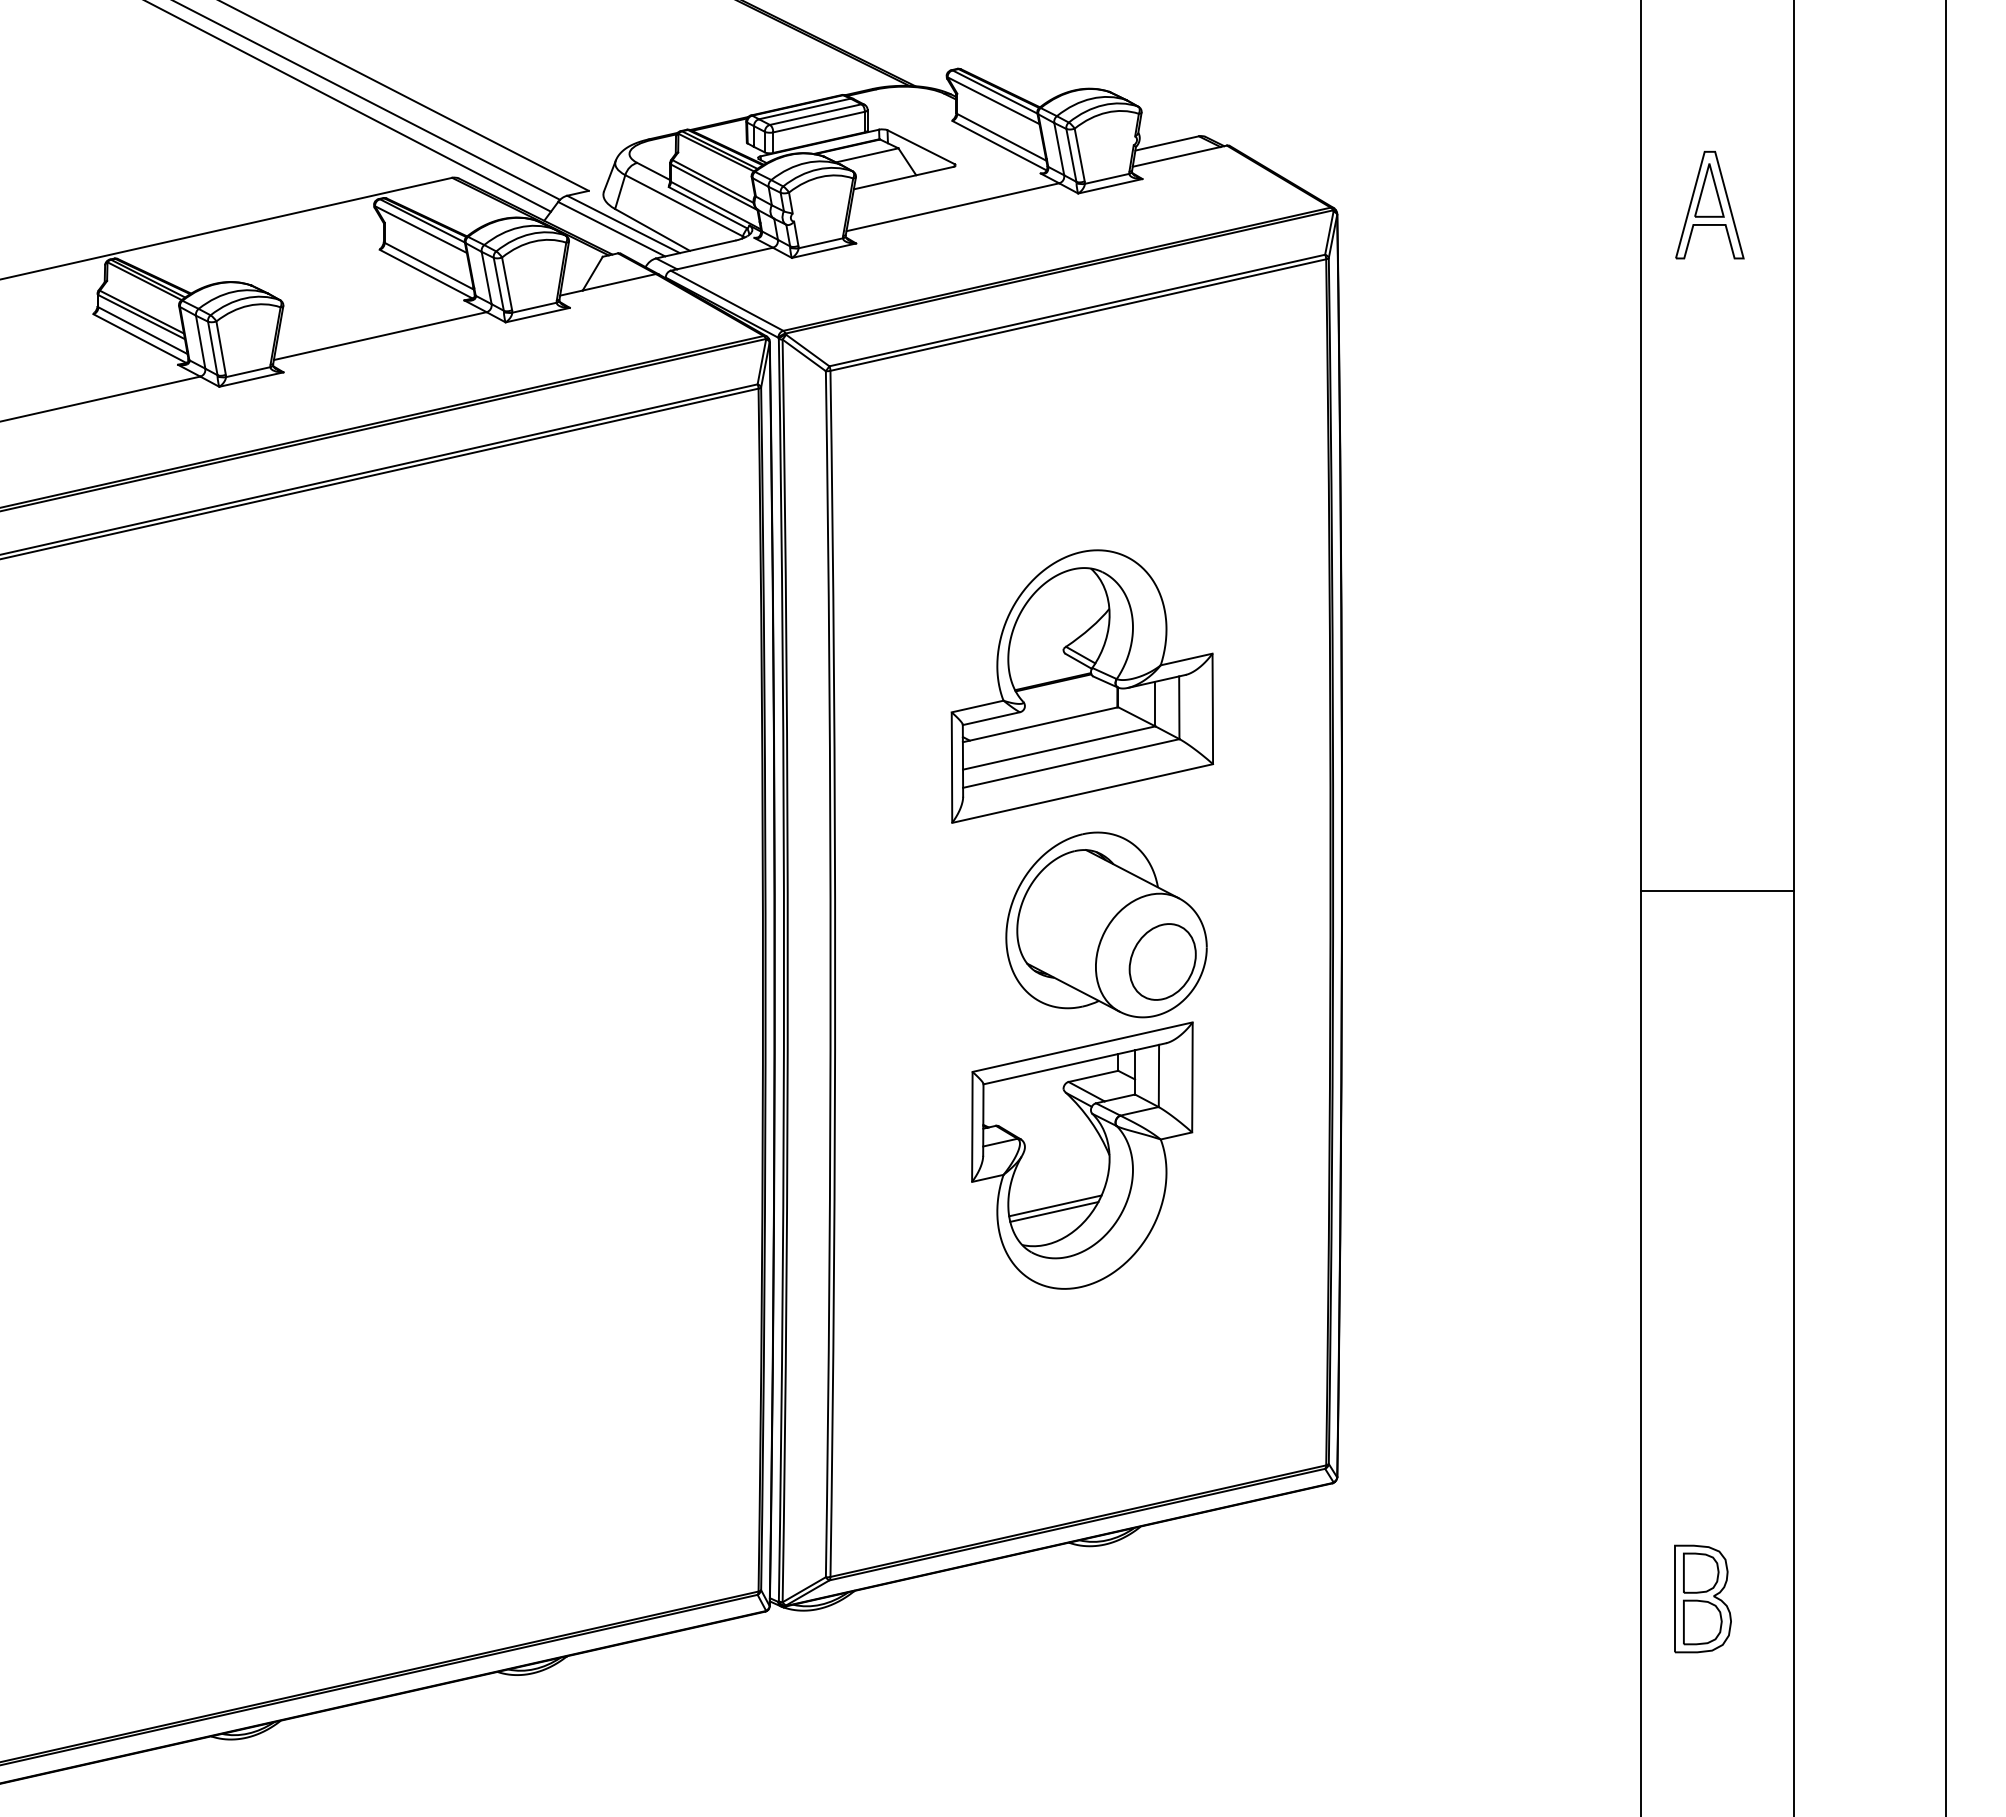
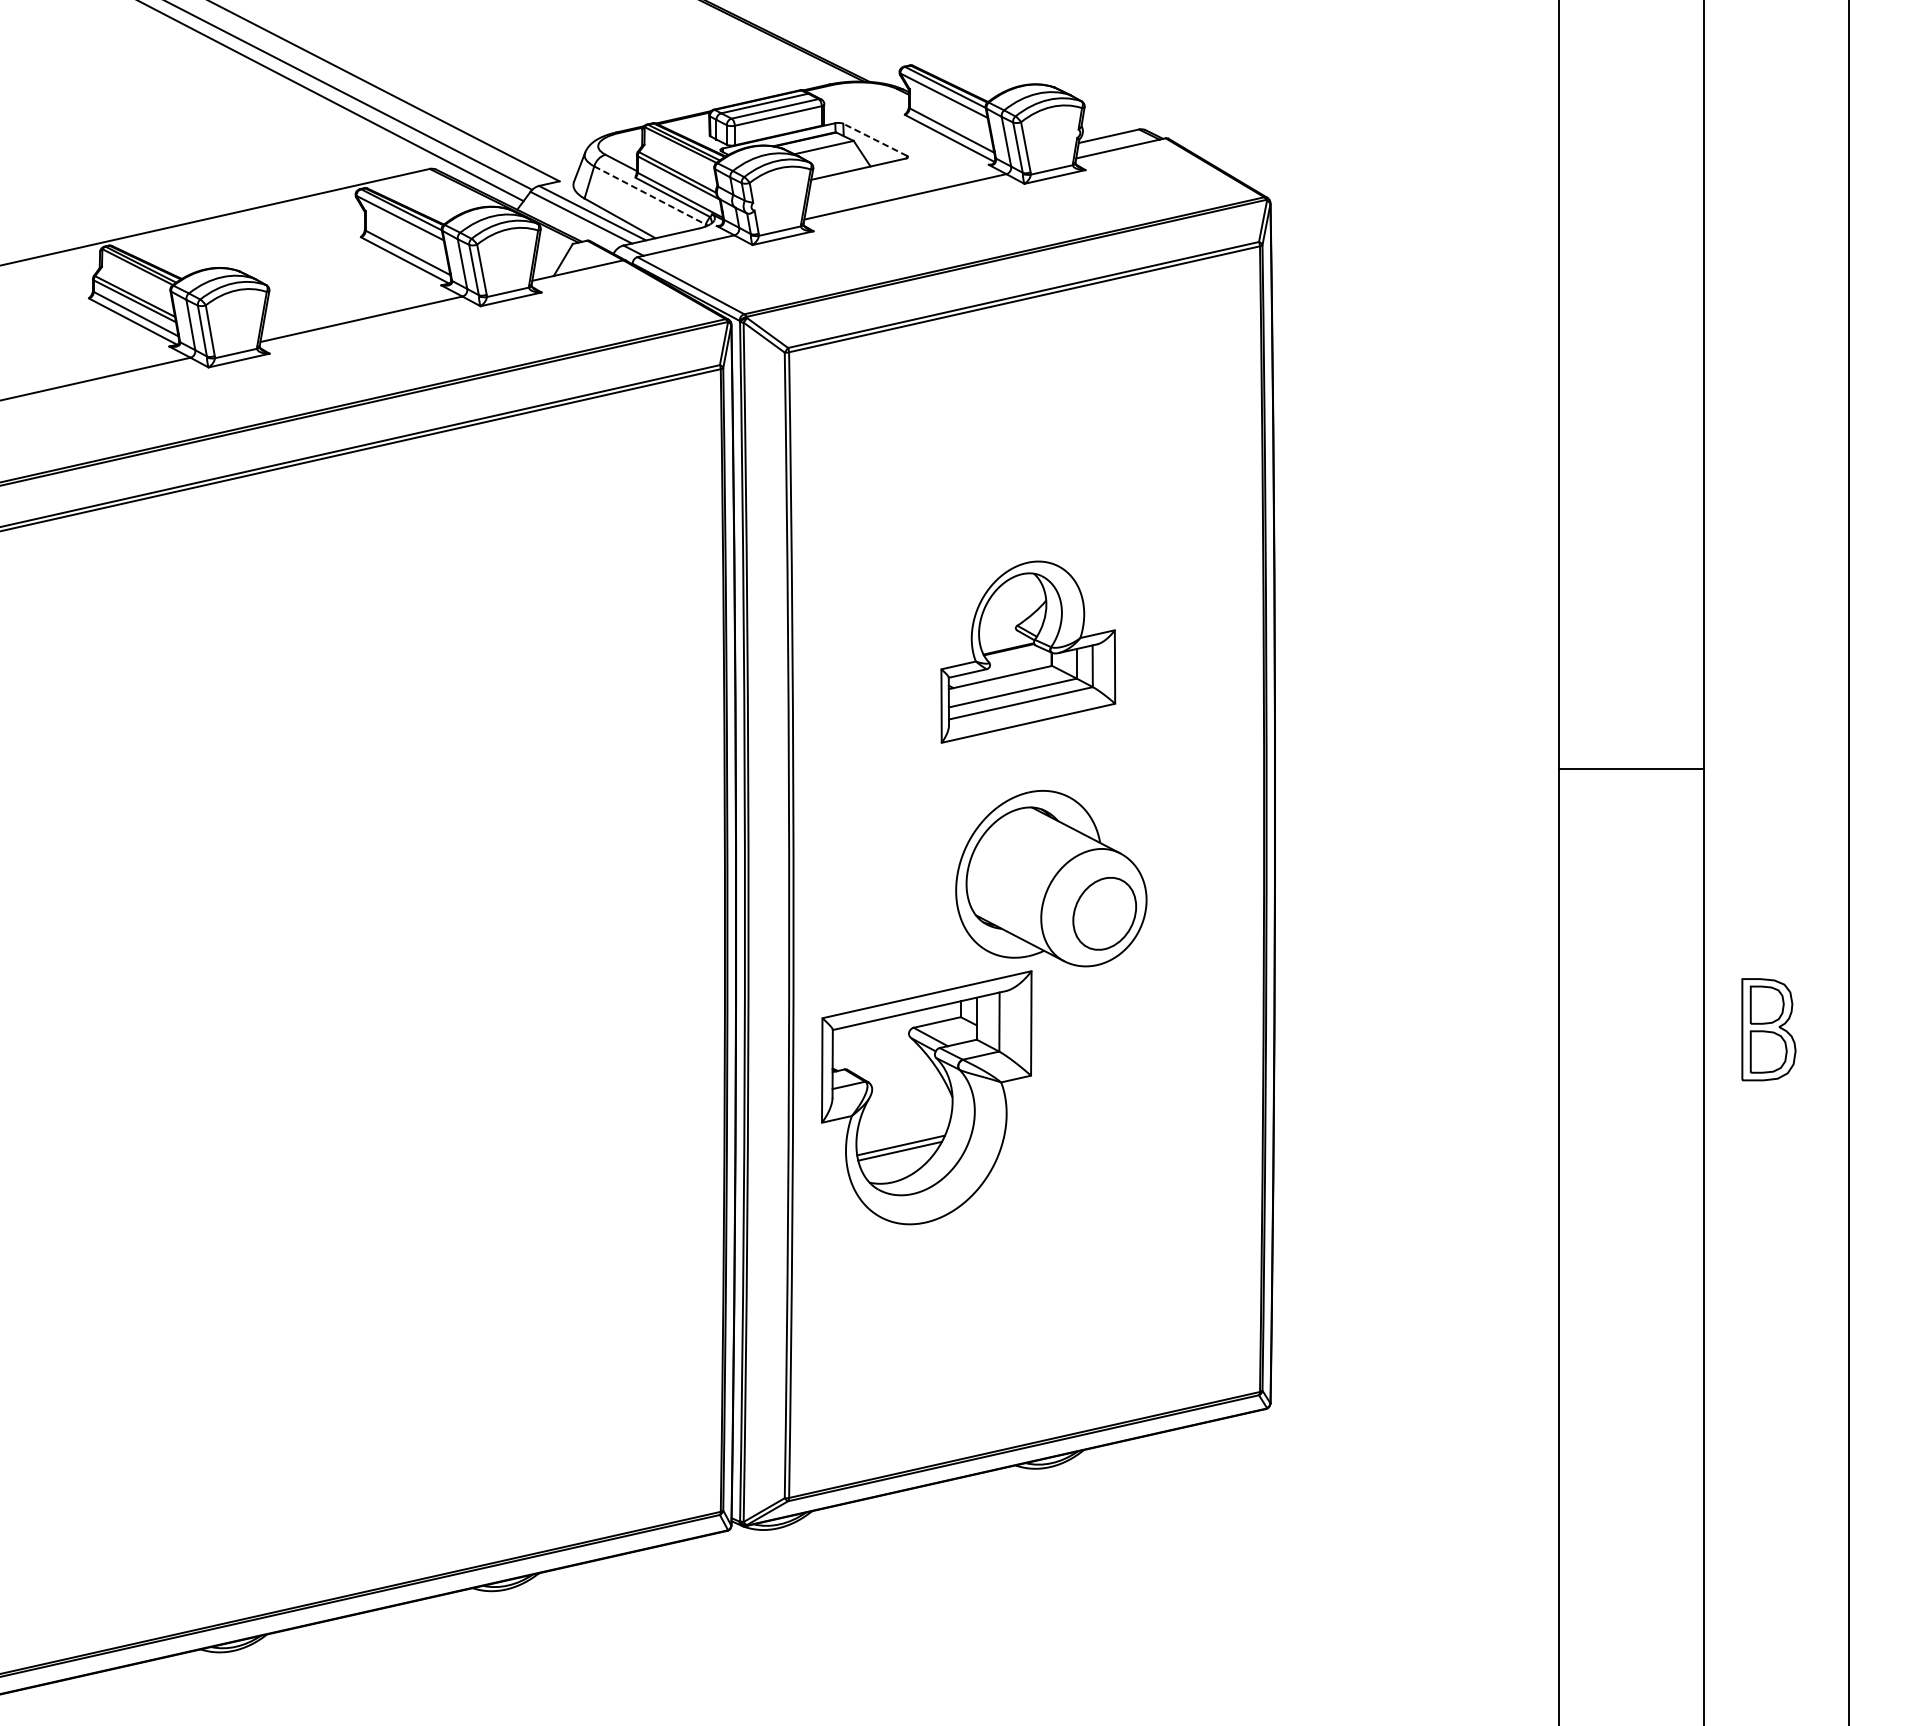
line: (921, 147) -> (875, 140), solid -> dashed
part: (1709, 204) -> (1624, 194), removed
line: (684, 206) -> (650, 196), solid -> dashed
part: (1081, 686) -> (1027, 652), size x0.7
line: (1717, 890) -> (1631, 768), moved
part: (1082, 1155) -> (926, 1097), moved
part: (1702, 1598) -> (1768, 1029), moved

